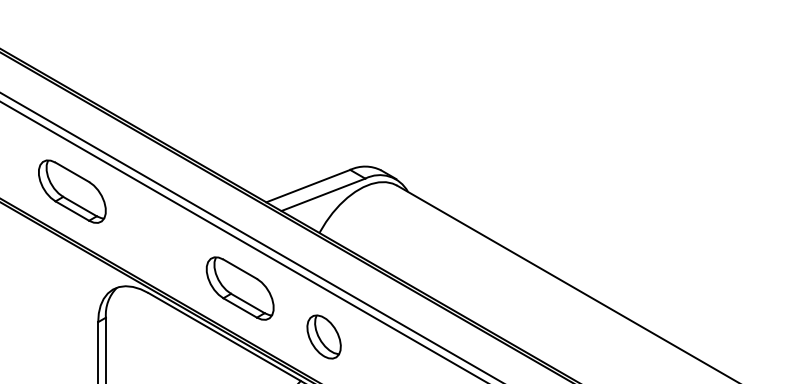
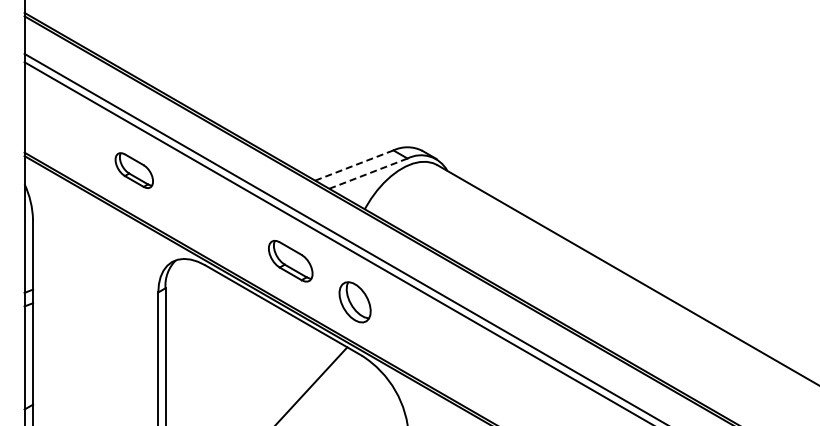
line: (308, 186) -> (354, 165), solid -> dashed
part: (72, 191) -> (134, 170), size x0.6
line: (323, 194) -> (368, 173), solid -> dashed
part: (239, 288) -> (290, 261), size x0.7
part: (323, 337) -> (354, 302), moved

